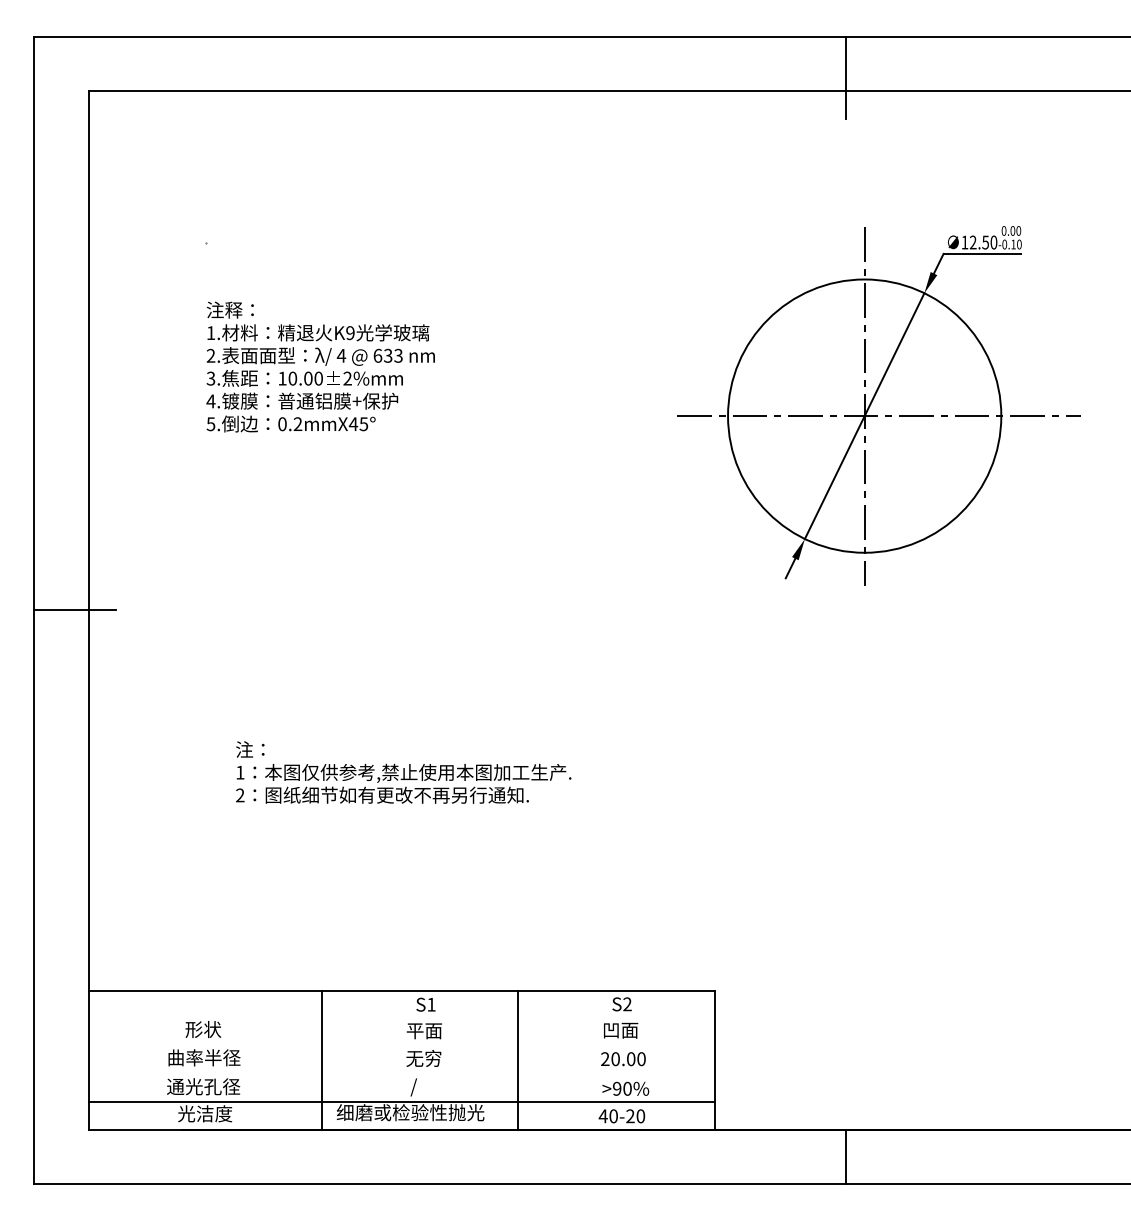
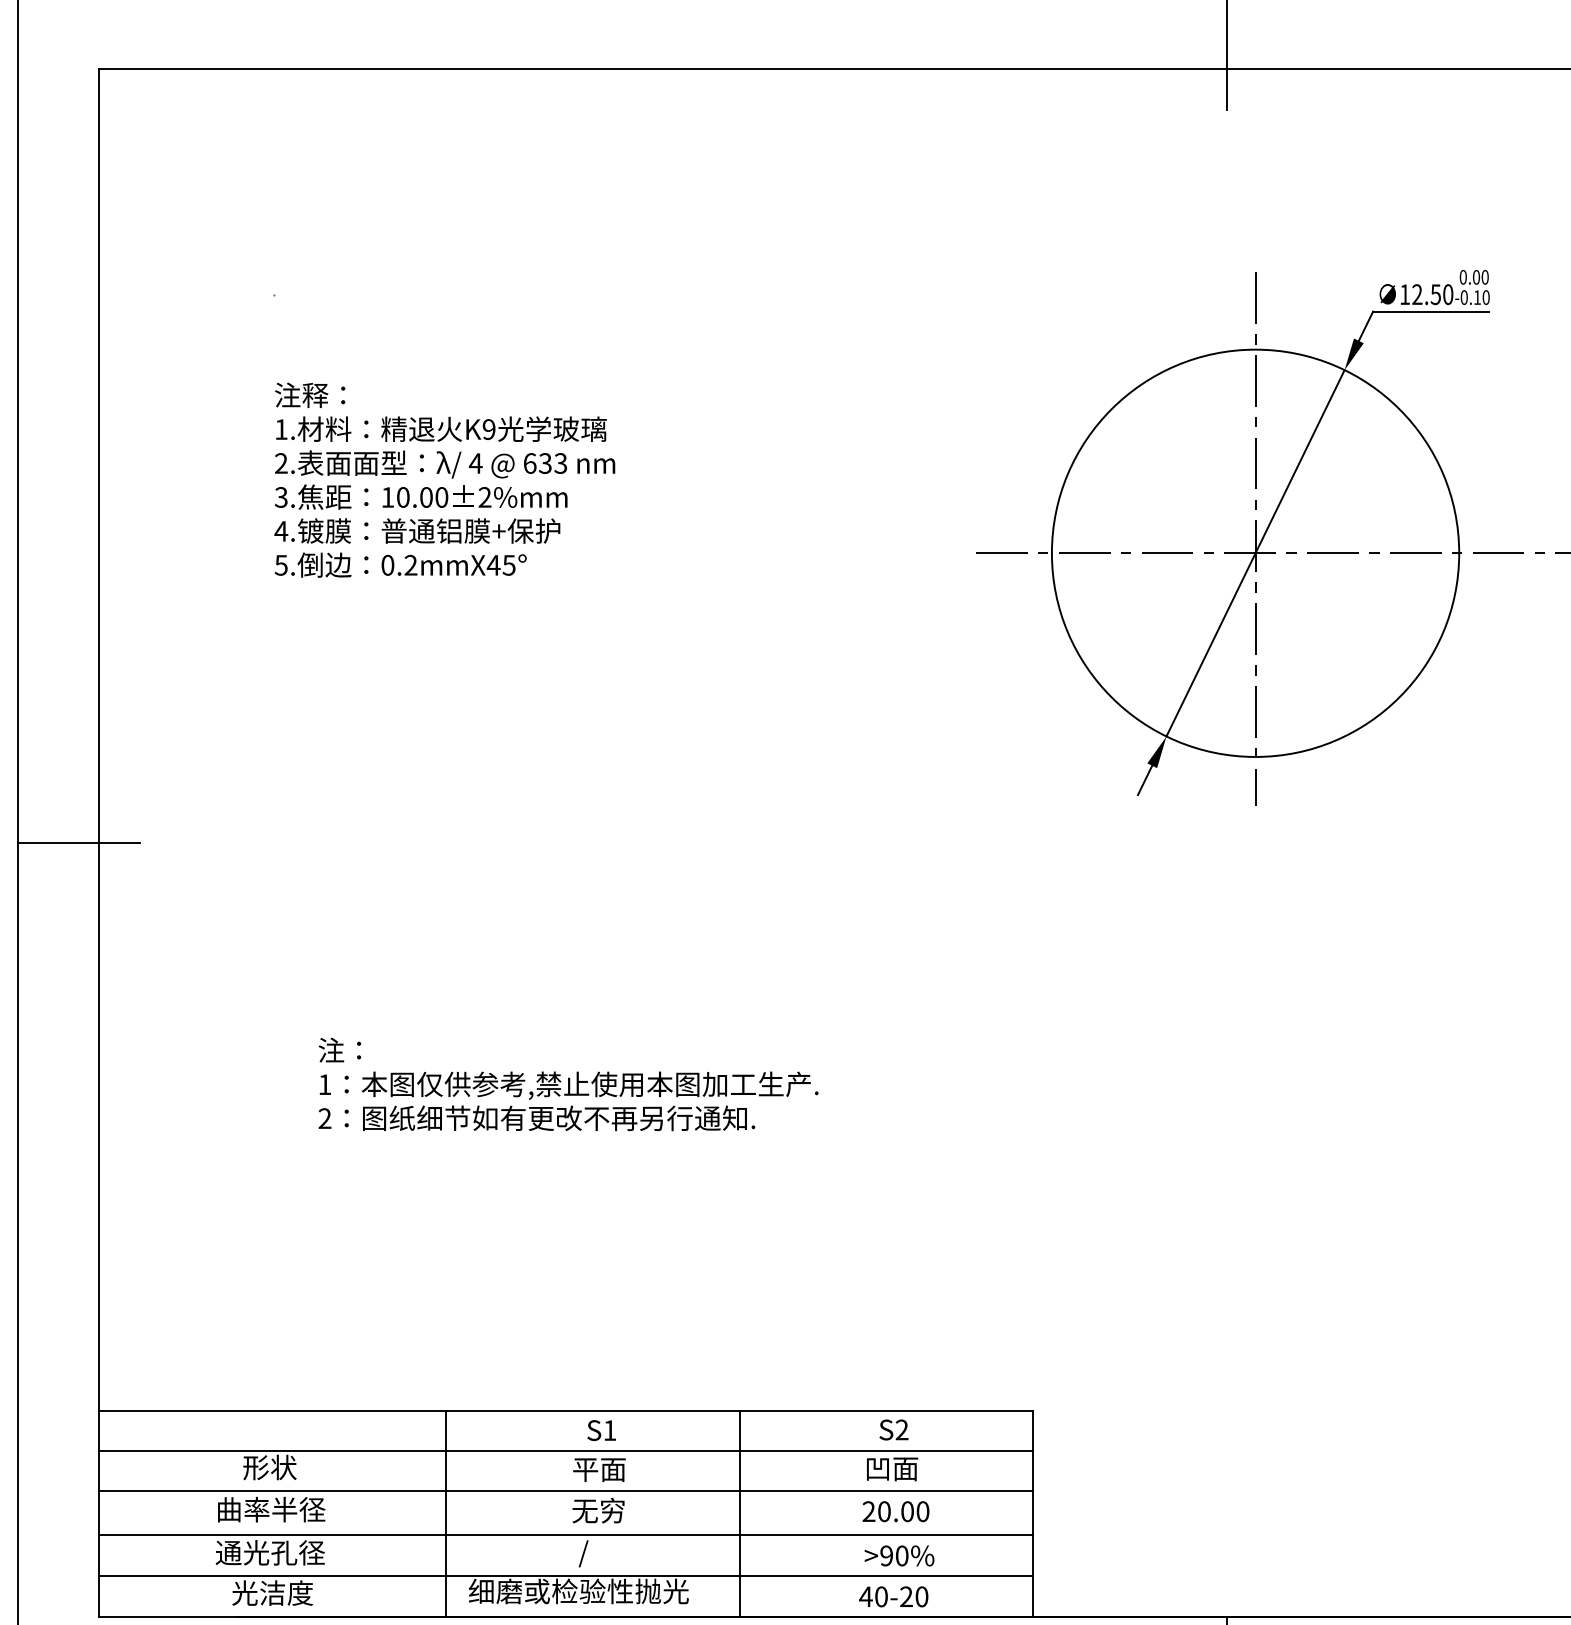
line: (401, 1018) -> (565, 1451), added
line: (401, 1045) -> (565, 1491), added
line: (401, 1075) -> (565, 1536), added

